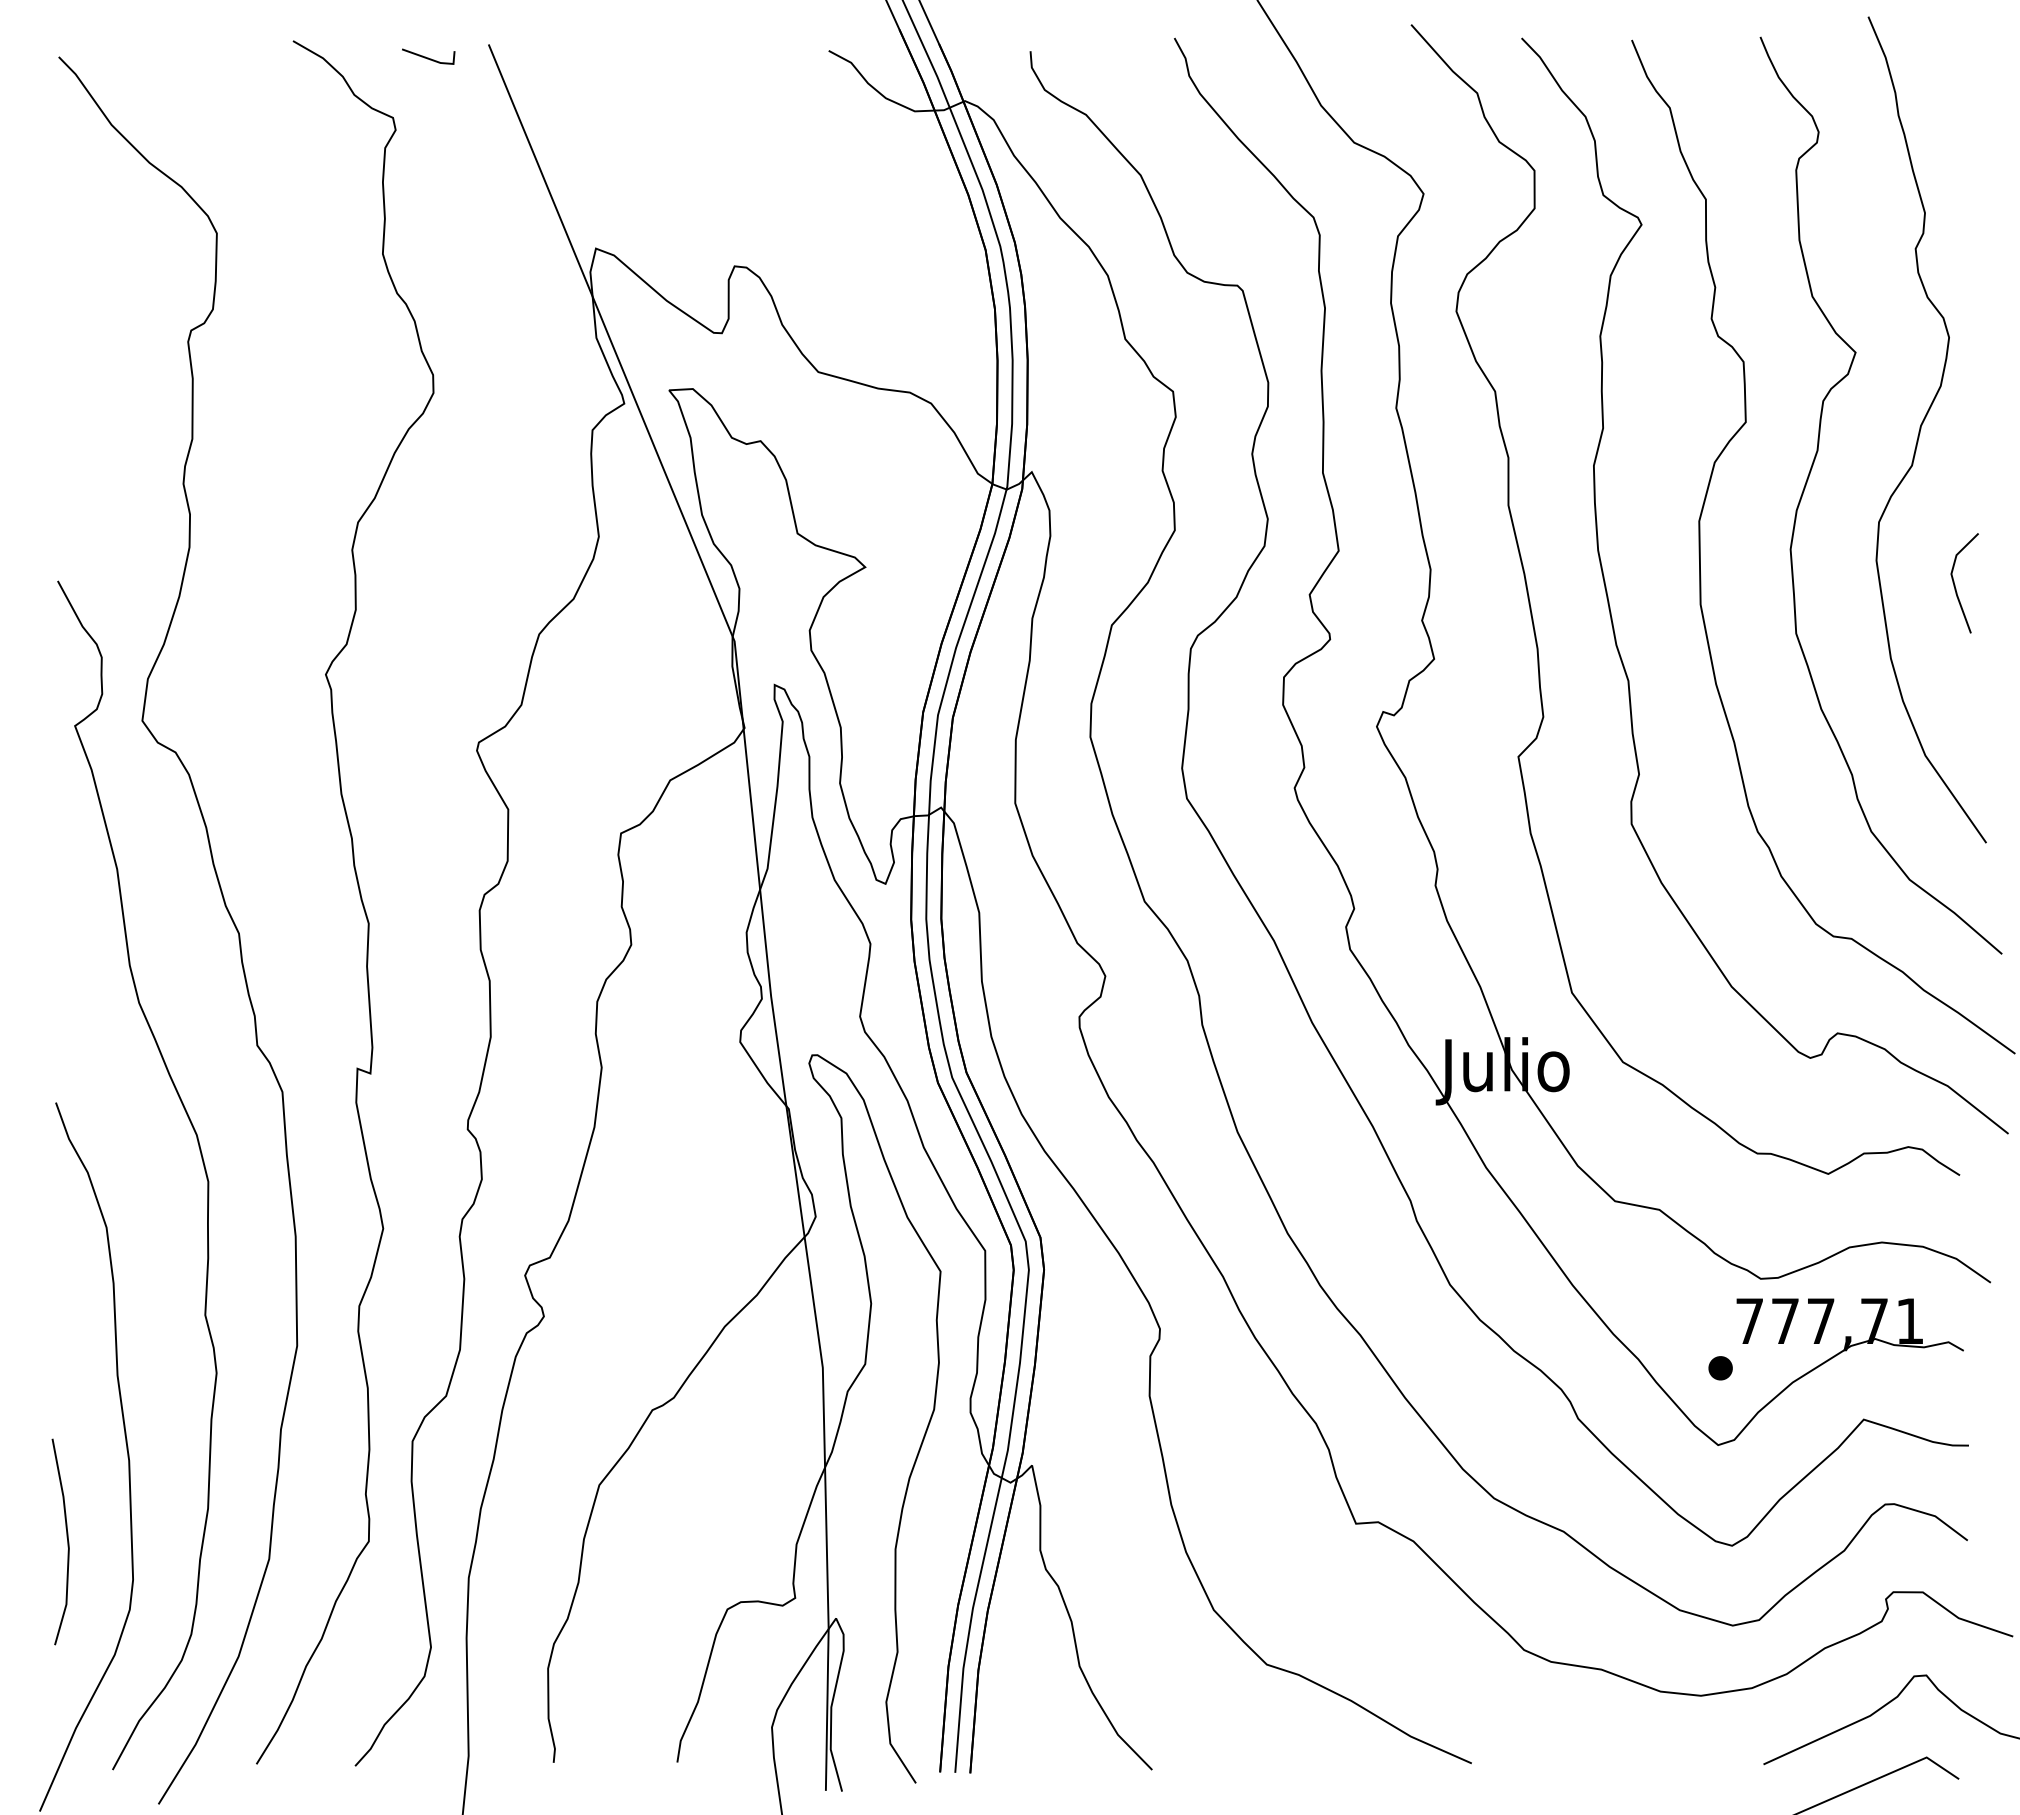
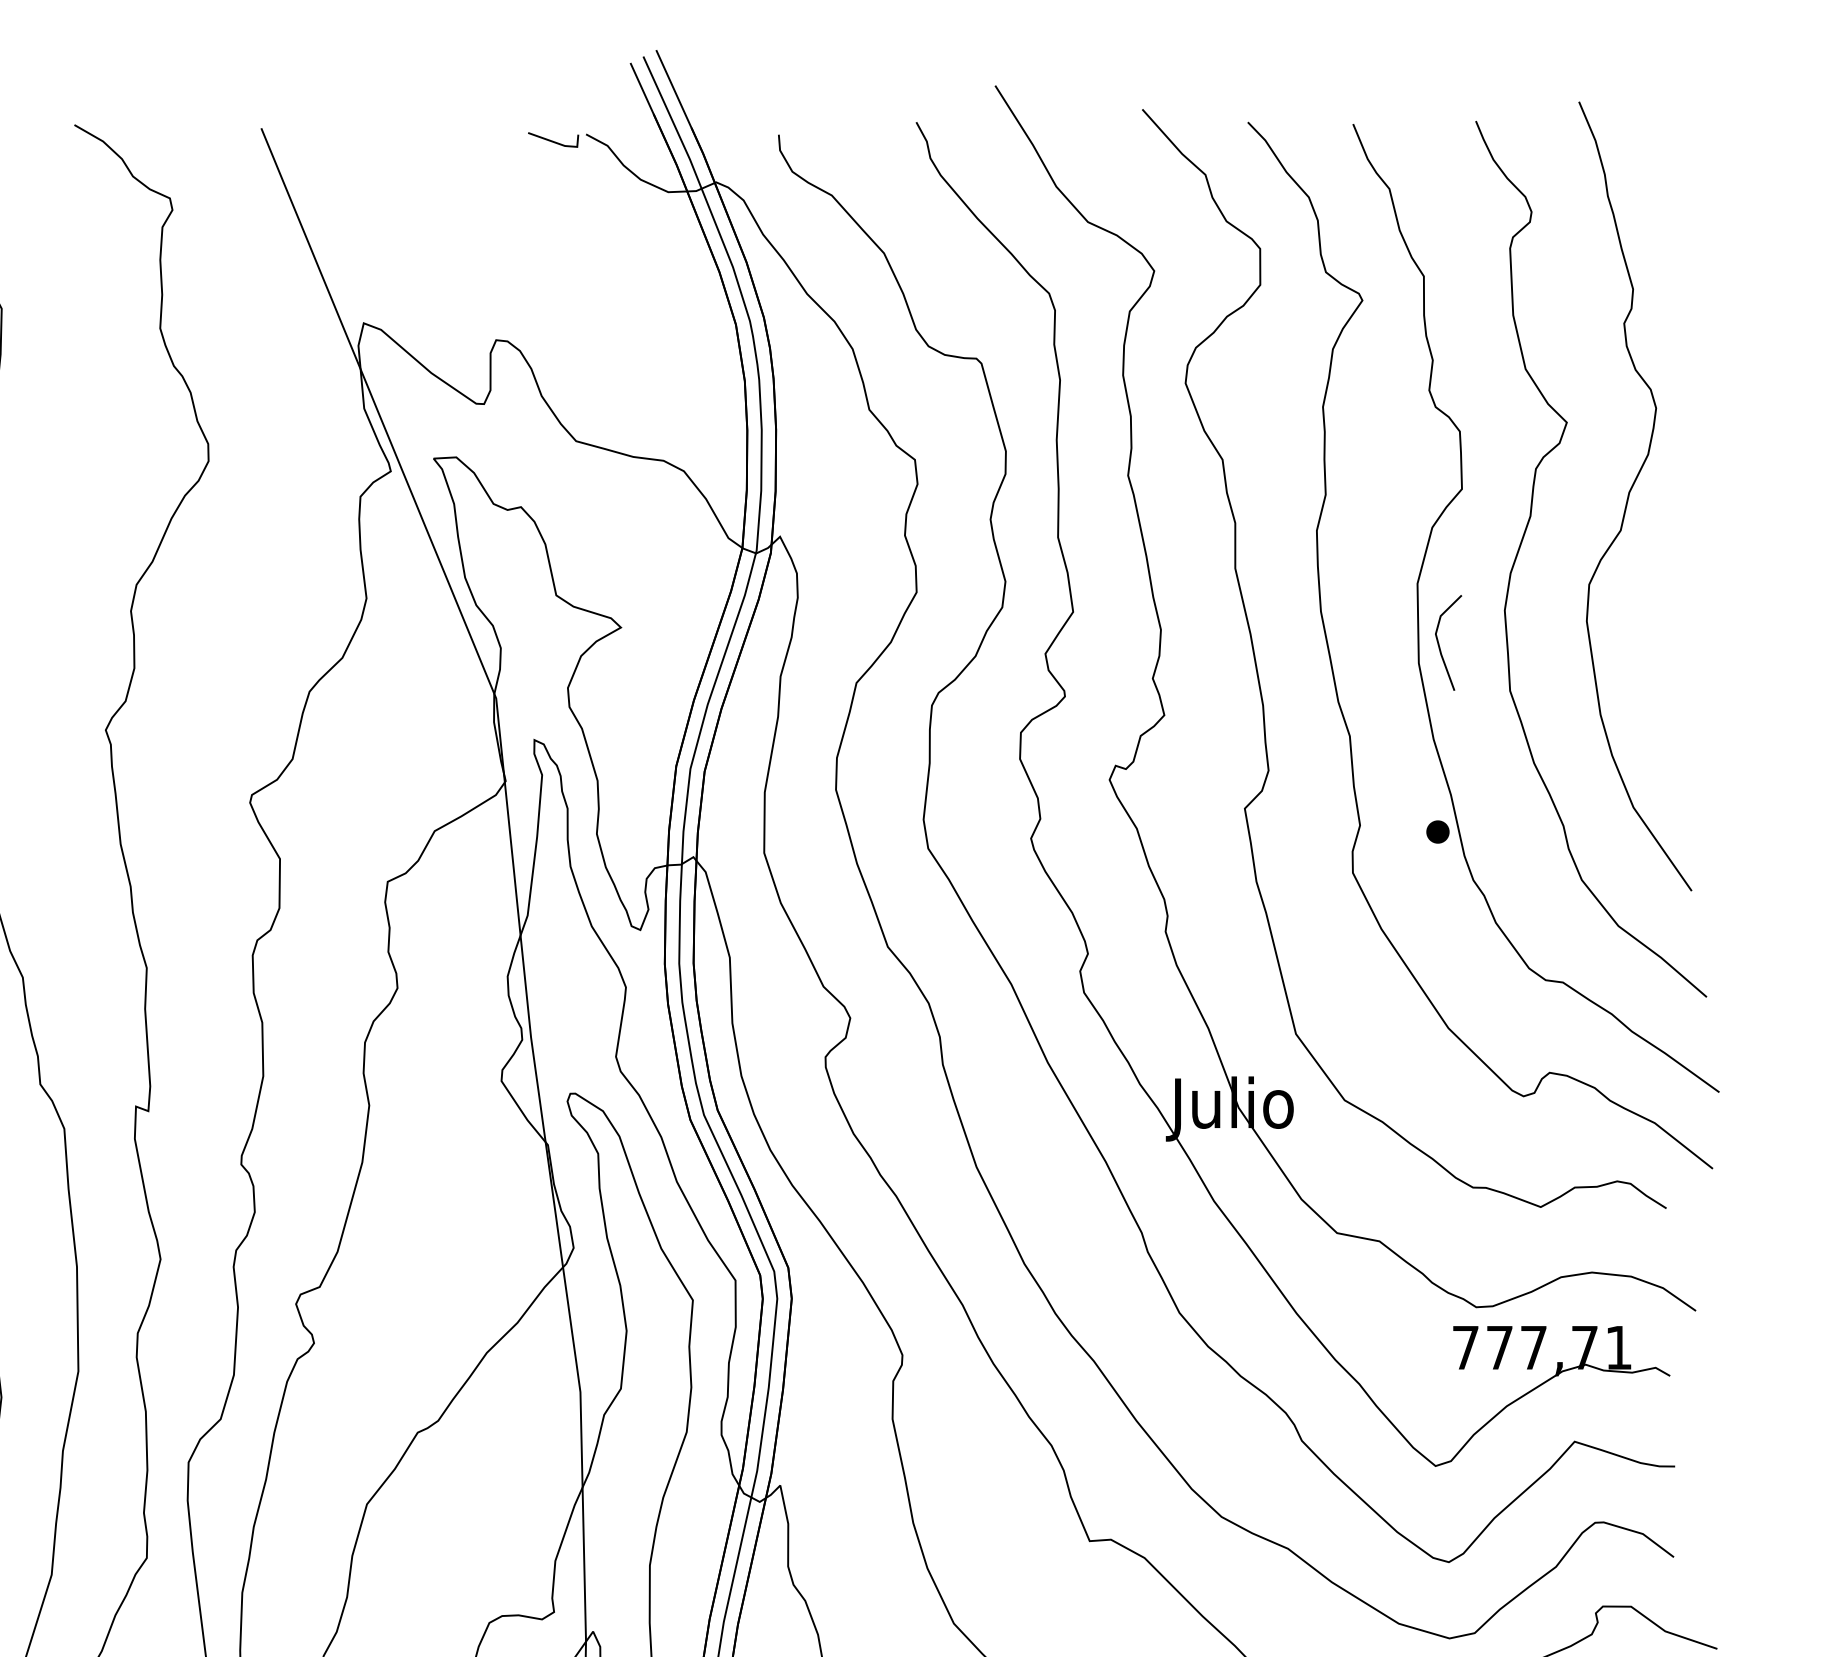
line: (428, 57) -> (553, 140), moved
line: (1955, 584) -> (1439, 644), moved
part: (1720, 1368) -> (1437, 832), moved

